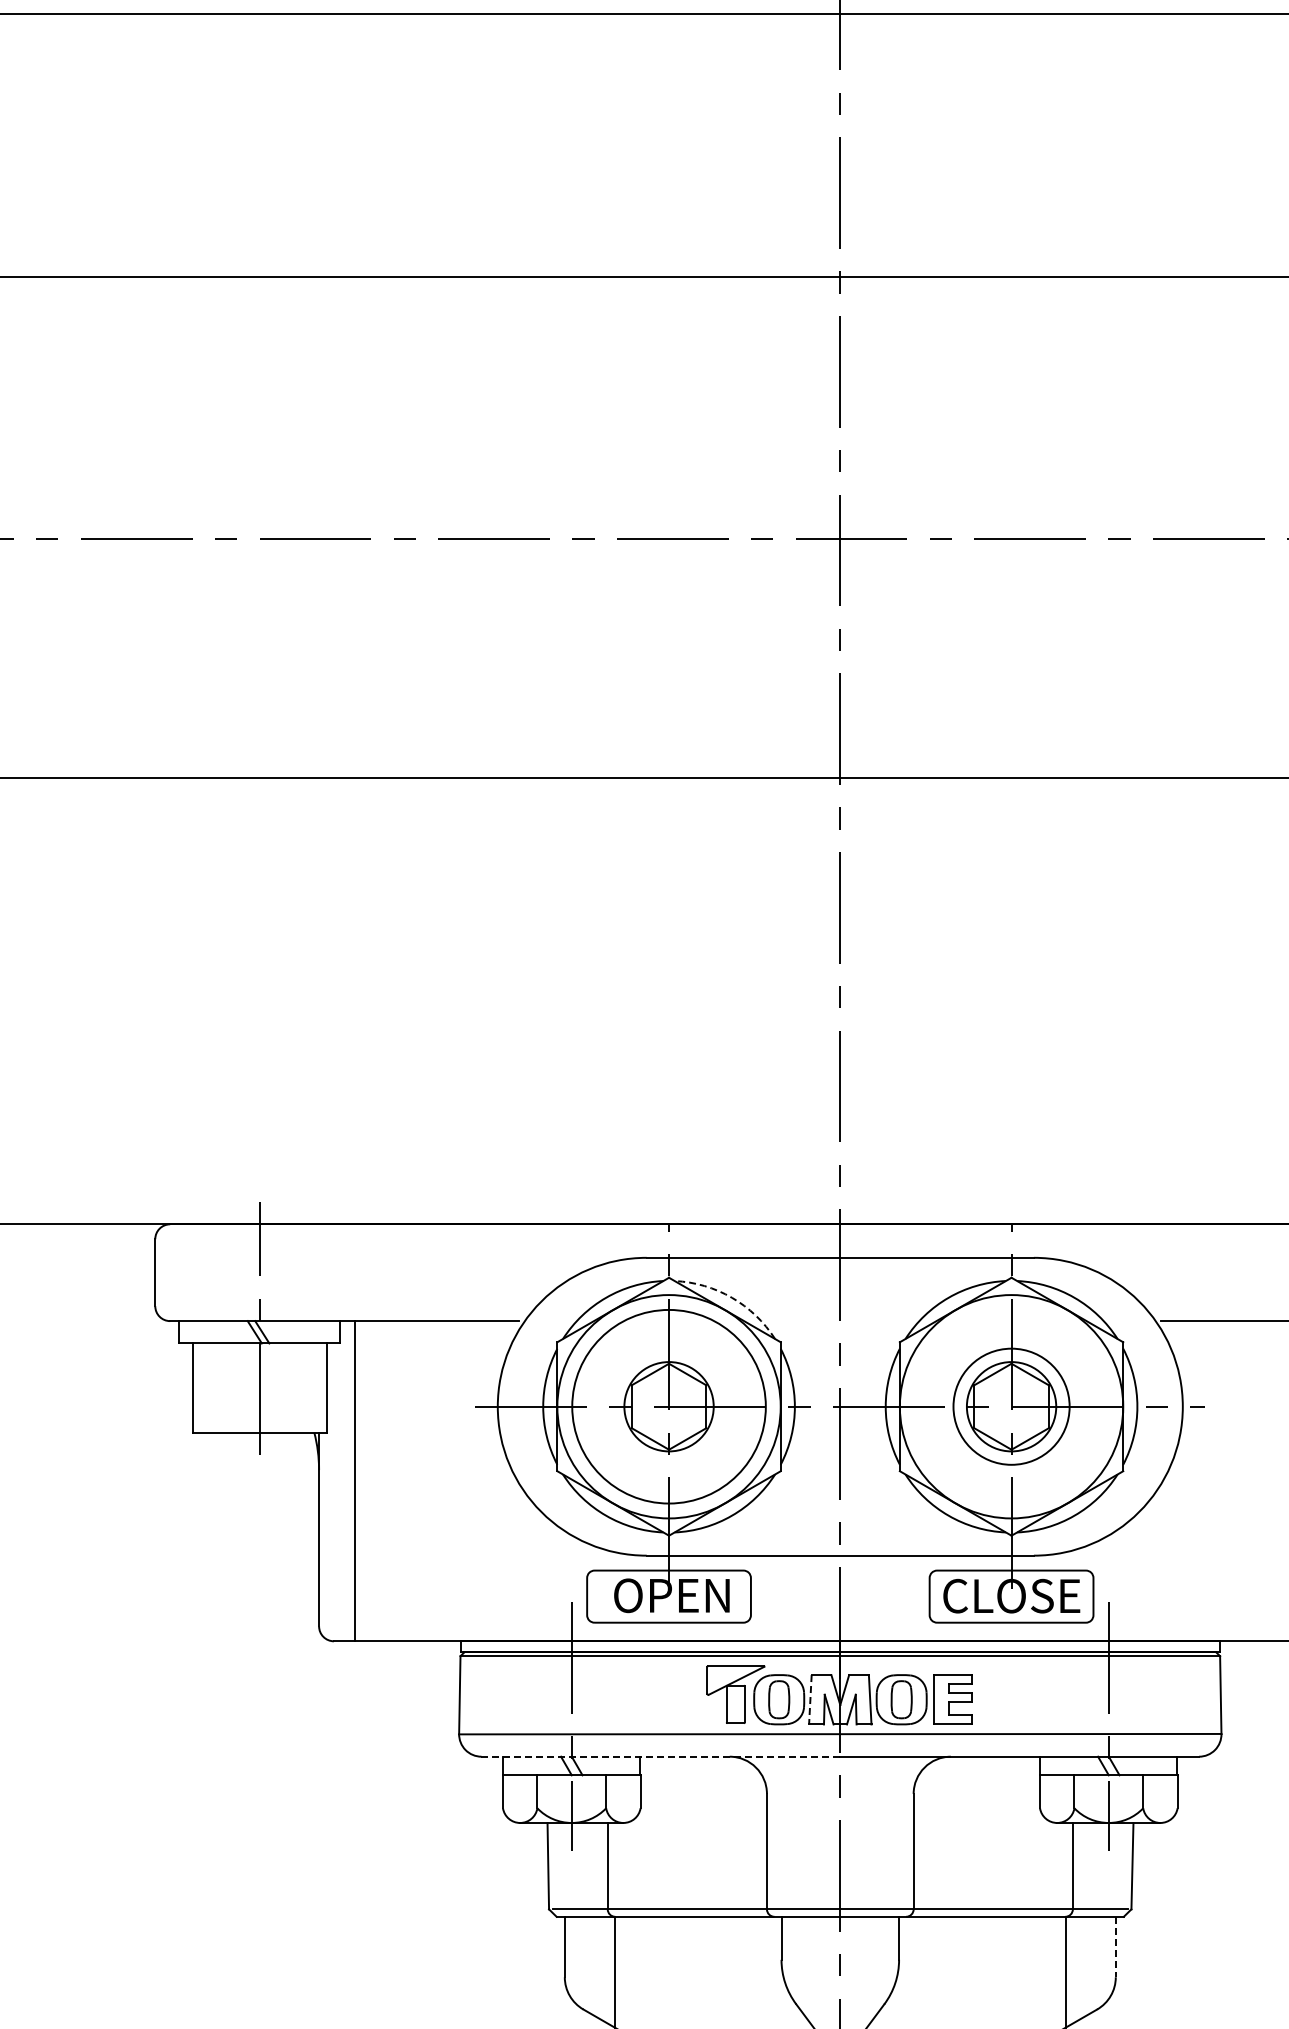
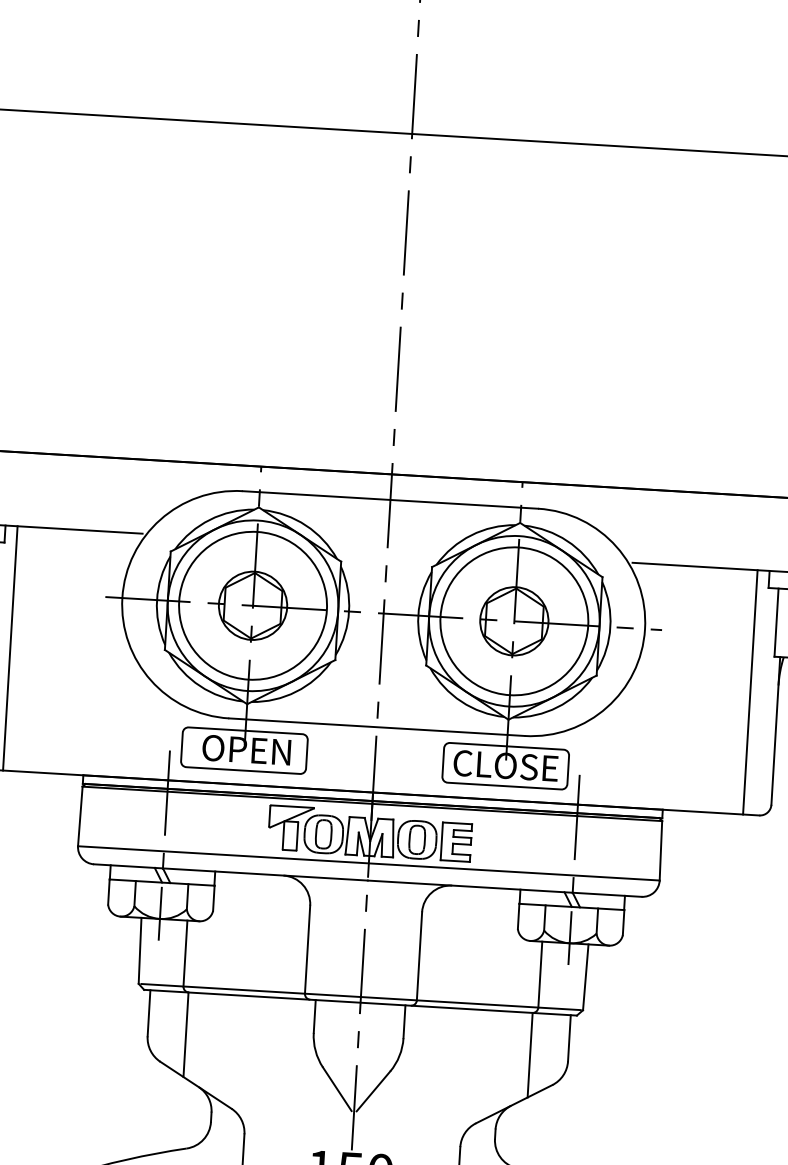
arc: (731, 1297) -> (305, 525), dashed -> solid
circle: (1011, 1406) -> (514, 621), size x1.67
line: (810, 1699) -> (347, 835), dashed -> solid
line: (660, 1756) -> (230, 872), dashed -> solid
line: (1115, 1947) -> (569, 1038), dashed -> solid

